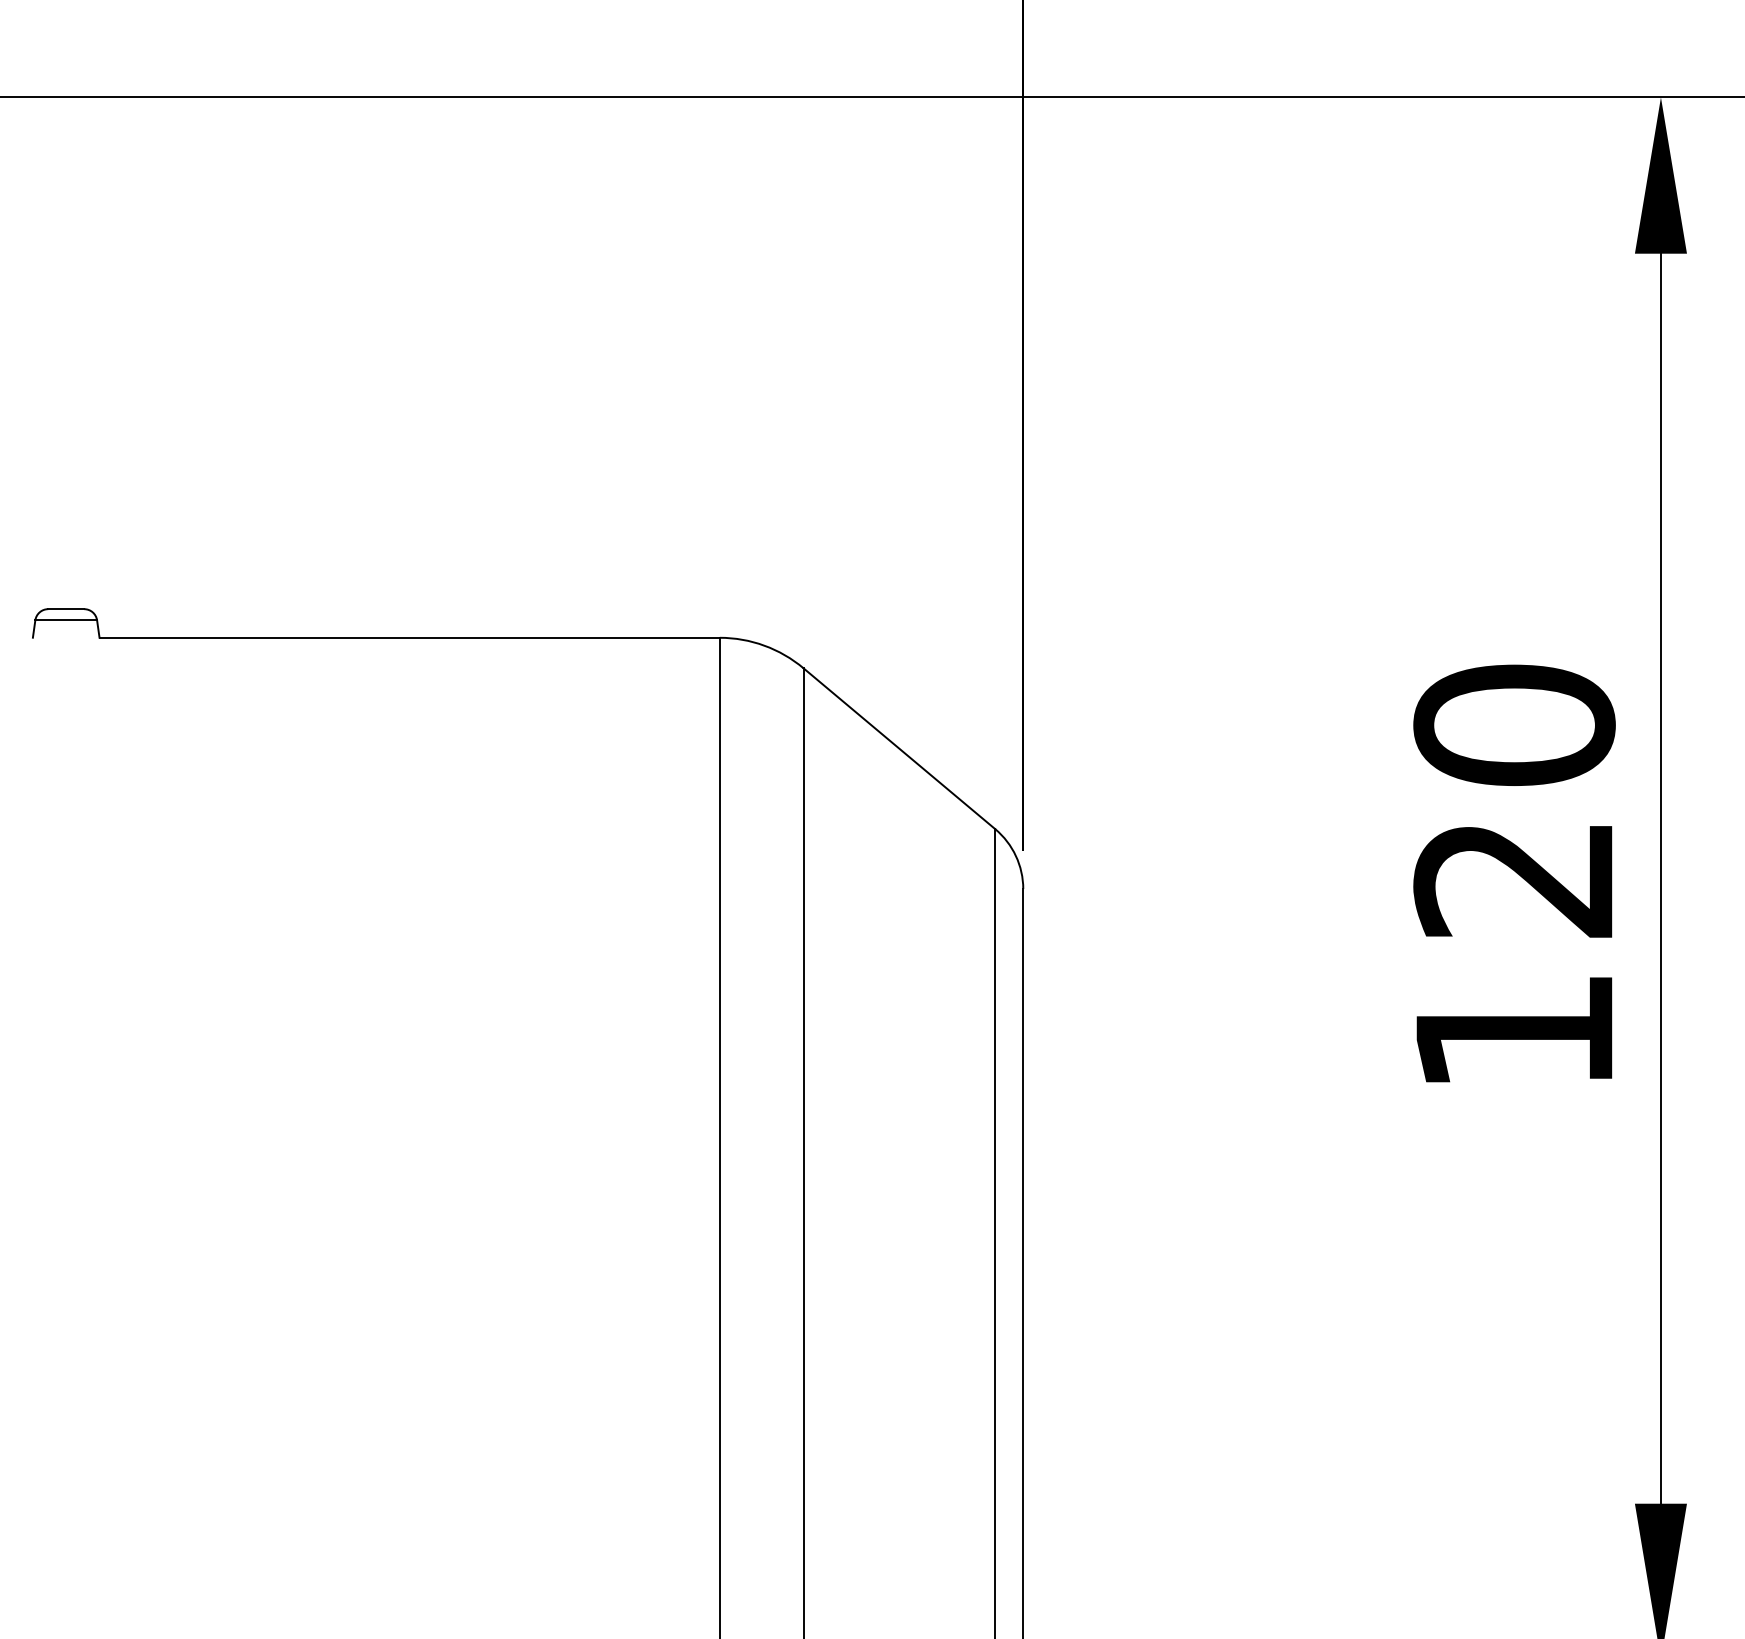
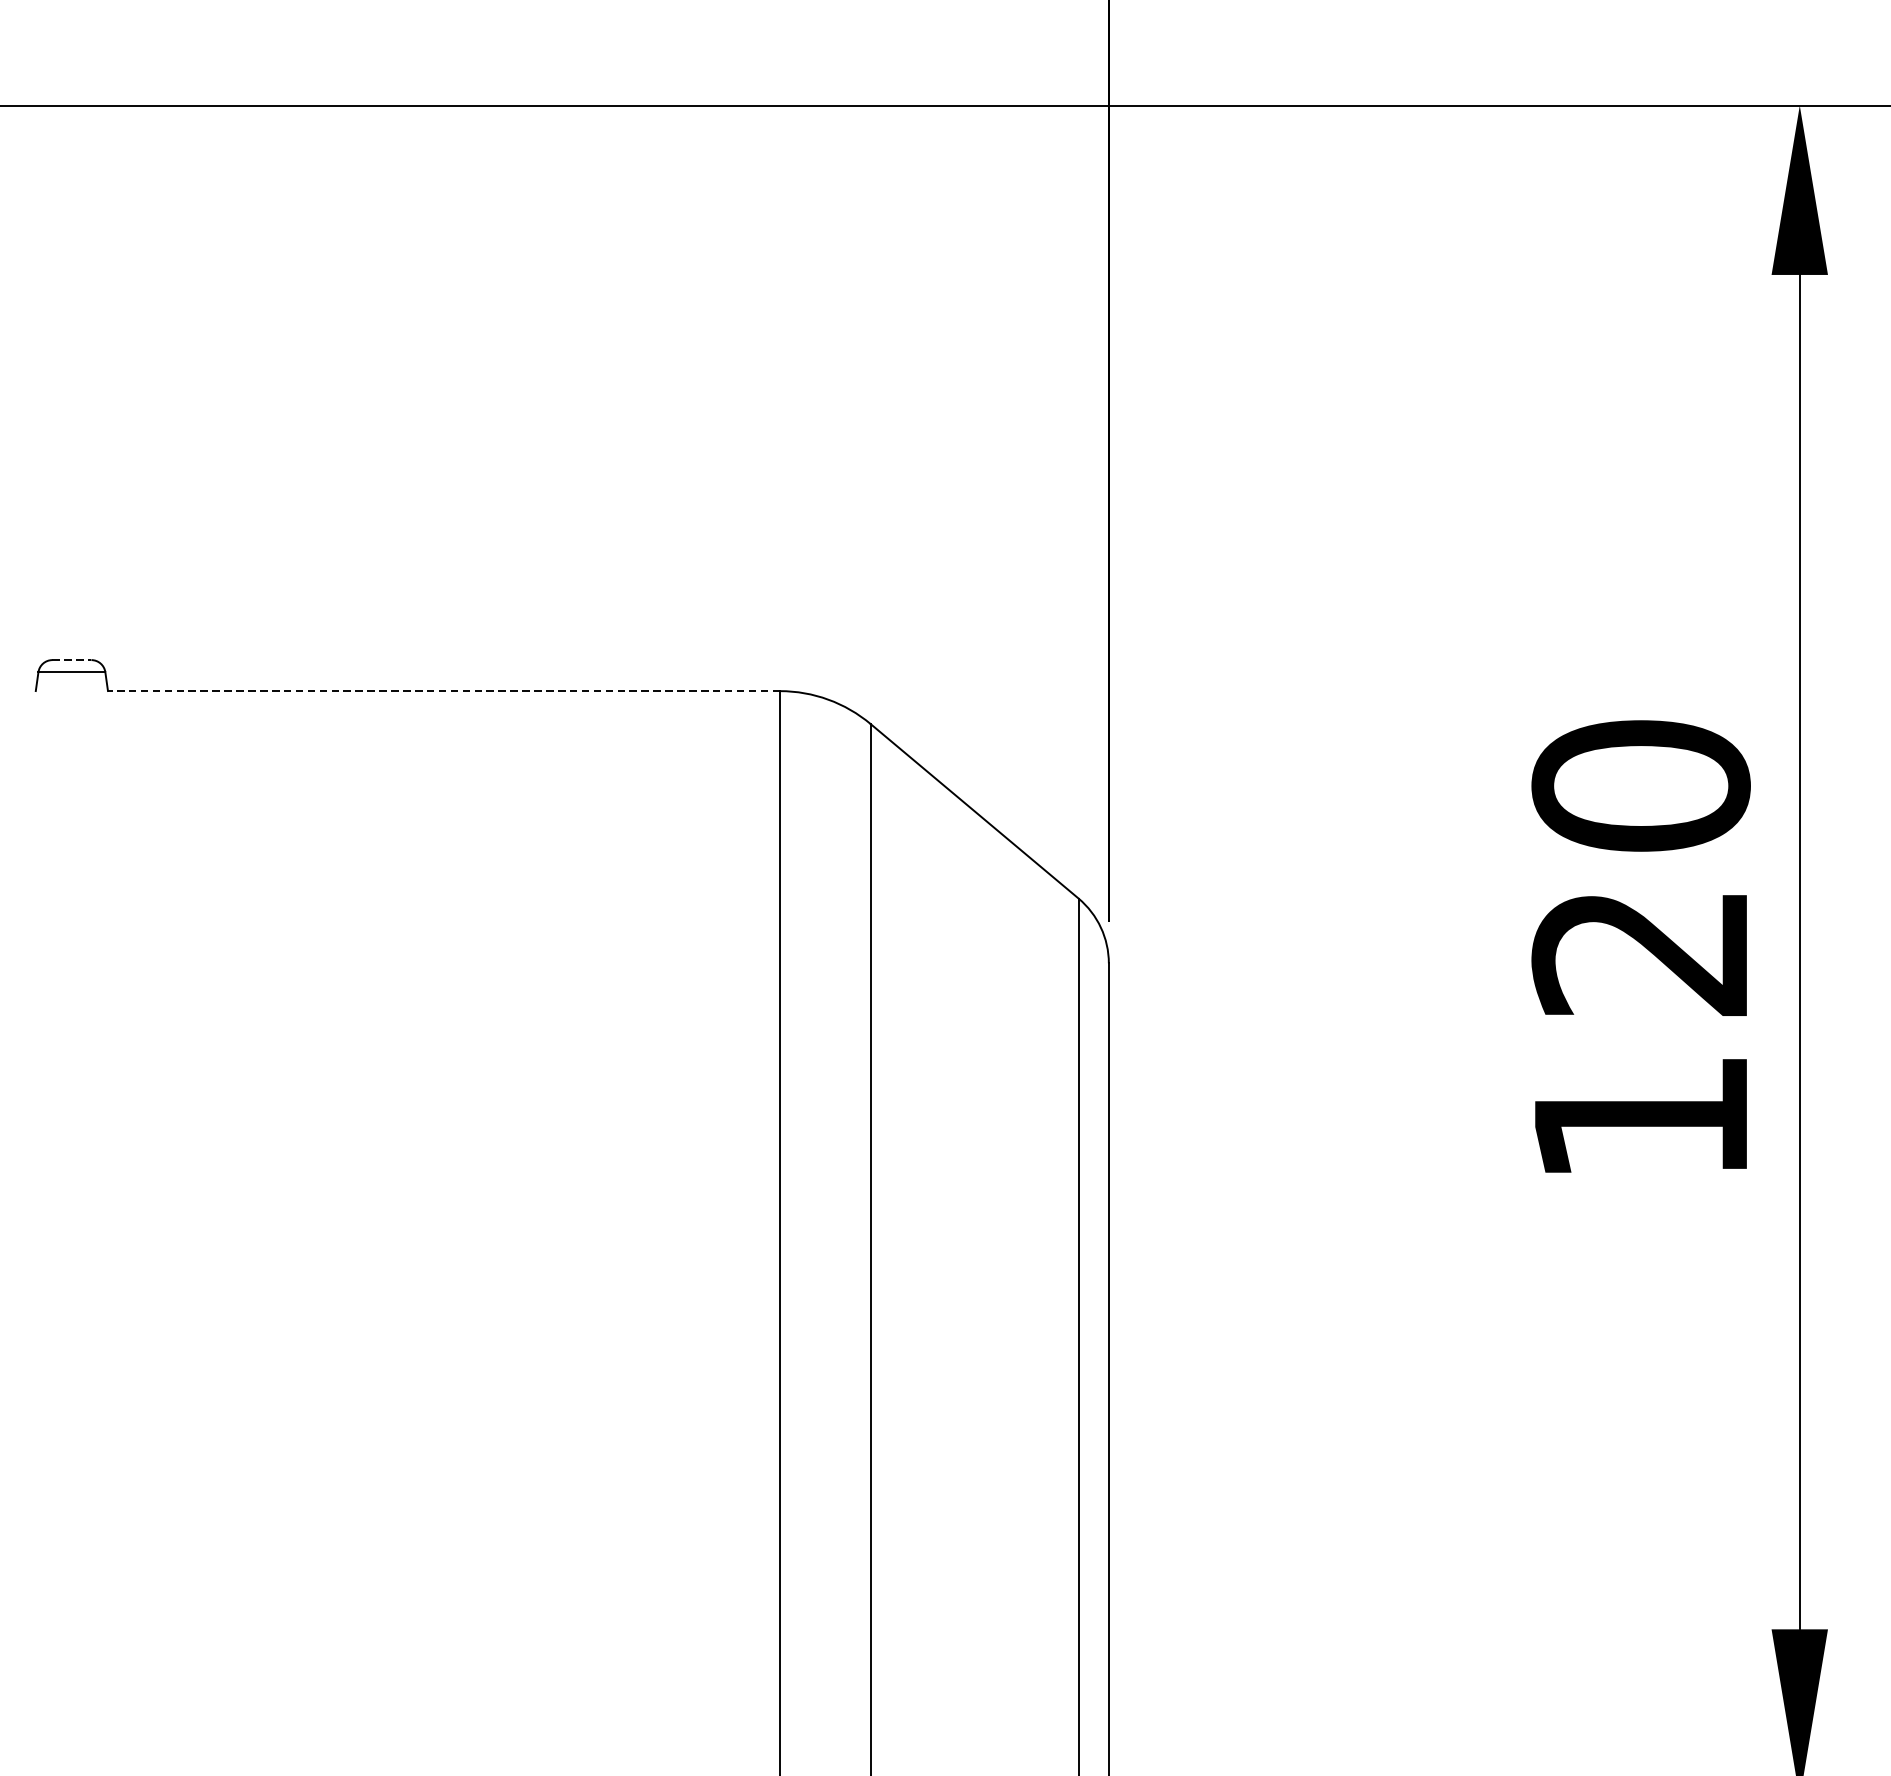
line: (66, 609) -> (72, 660), solid -> dashed
line: (409, 637) -> (443, 690), solid -> dashed

